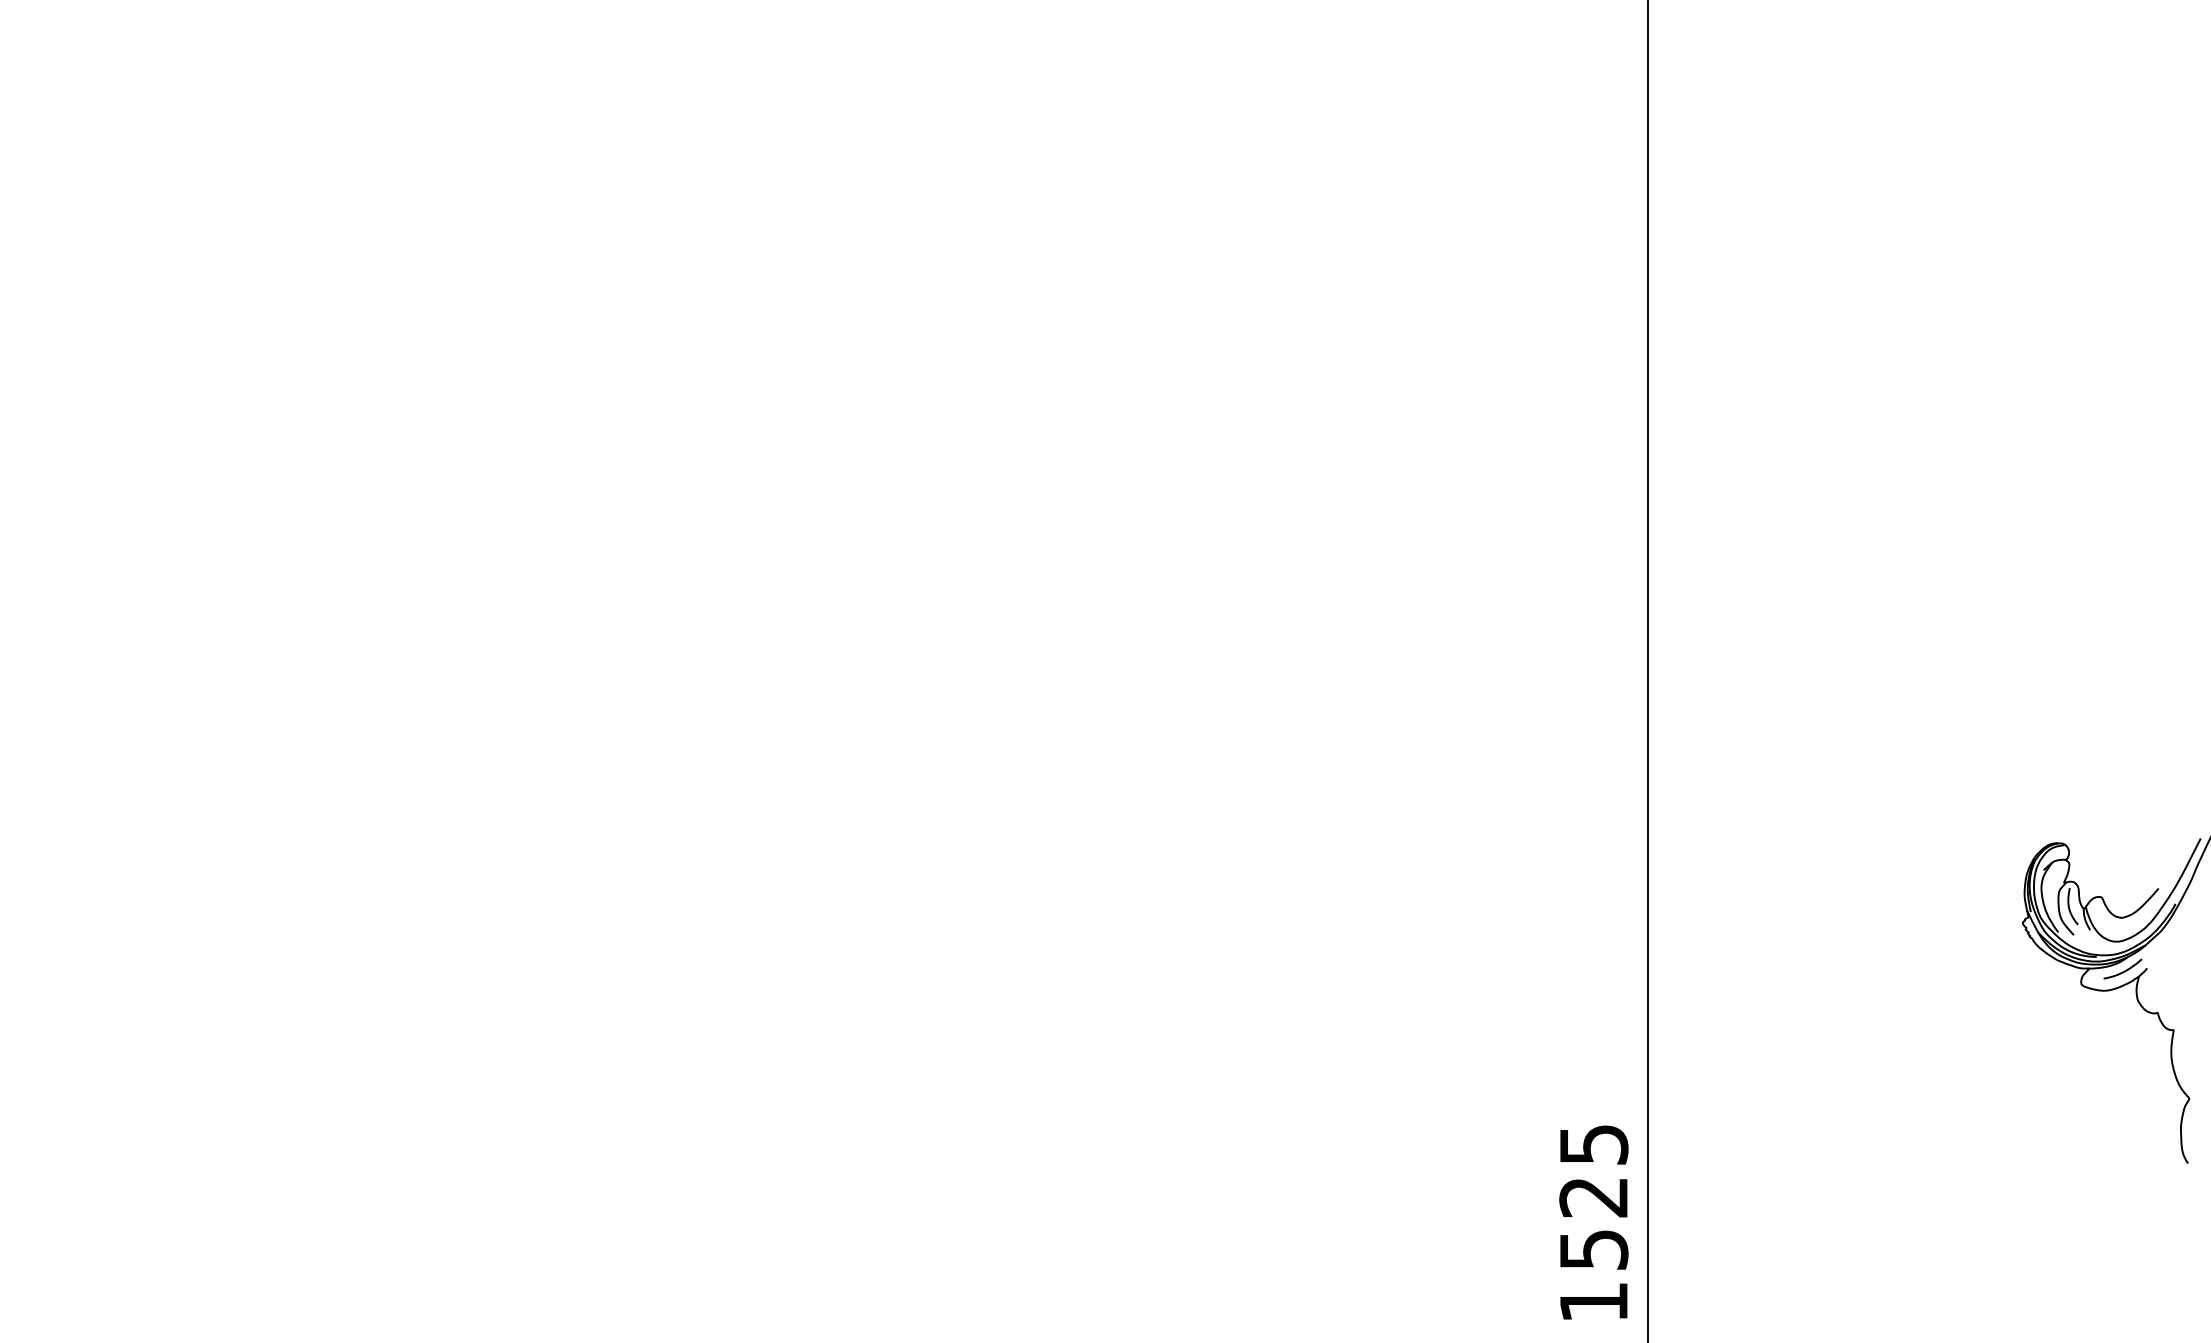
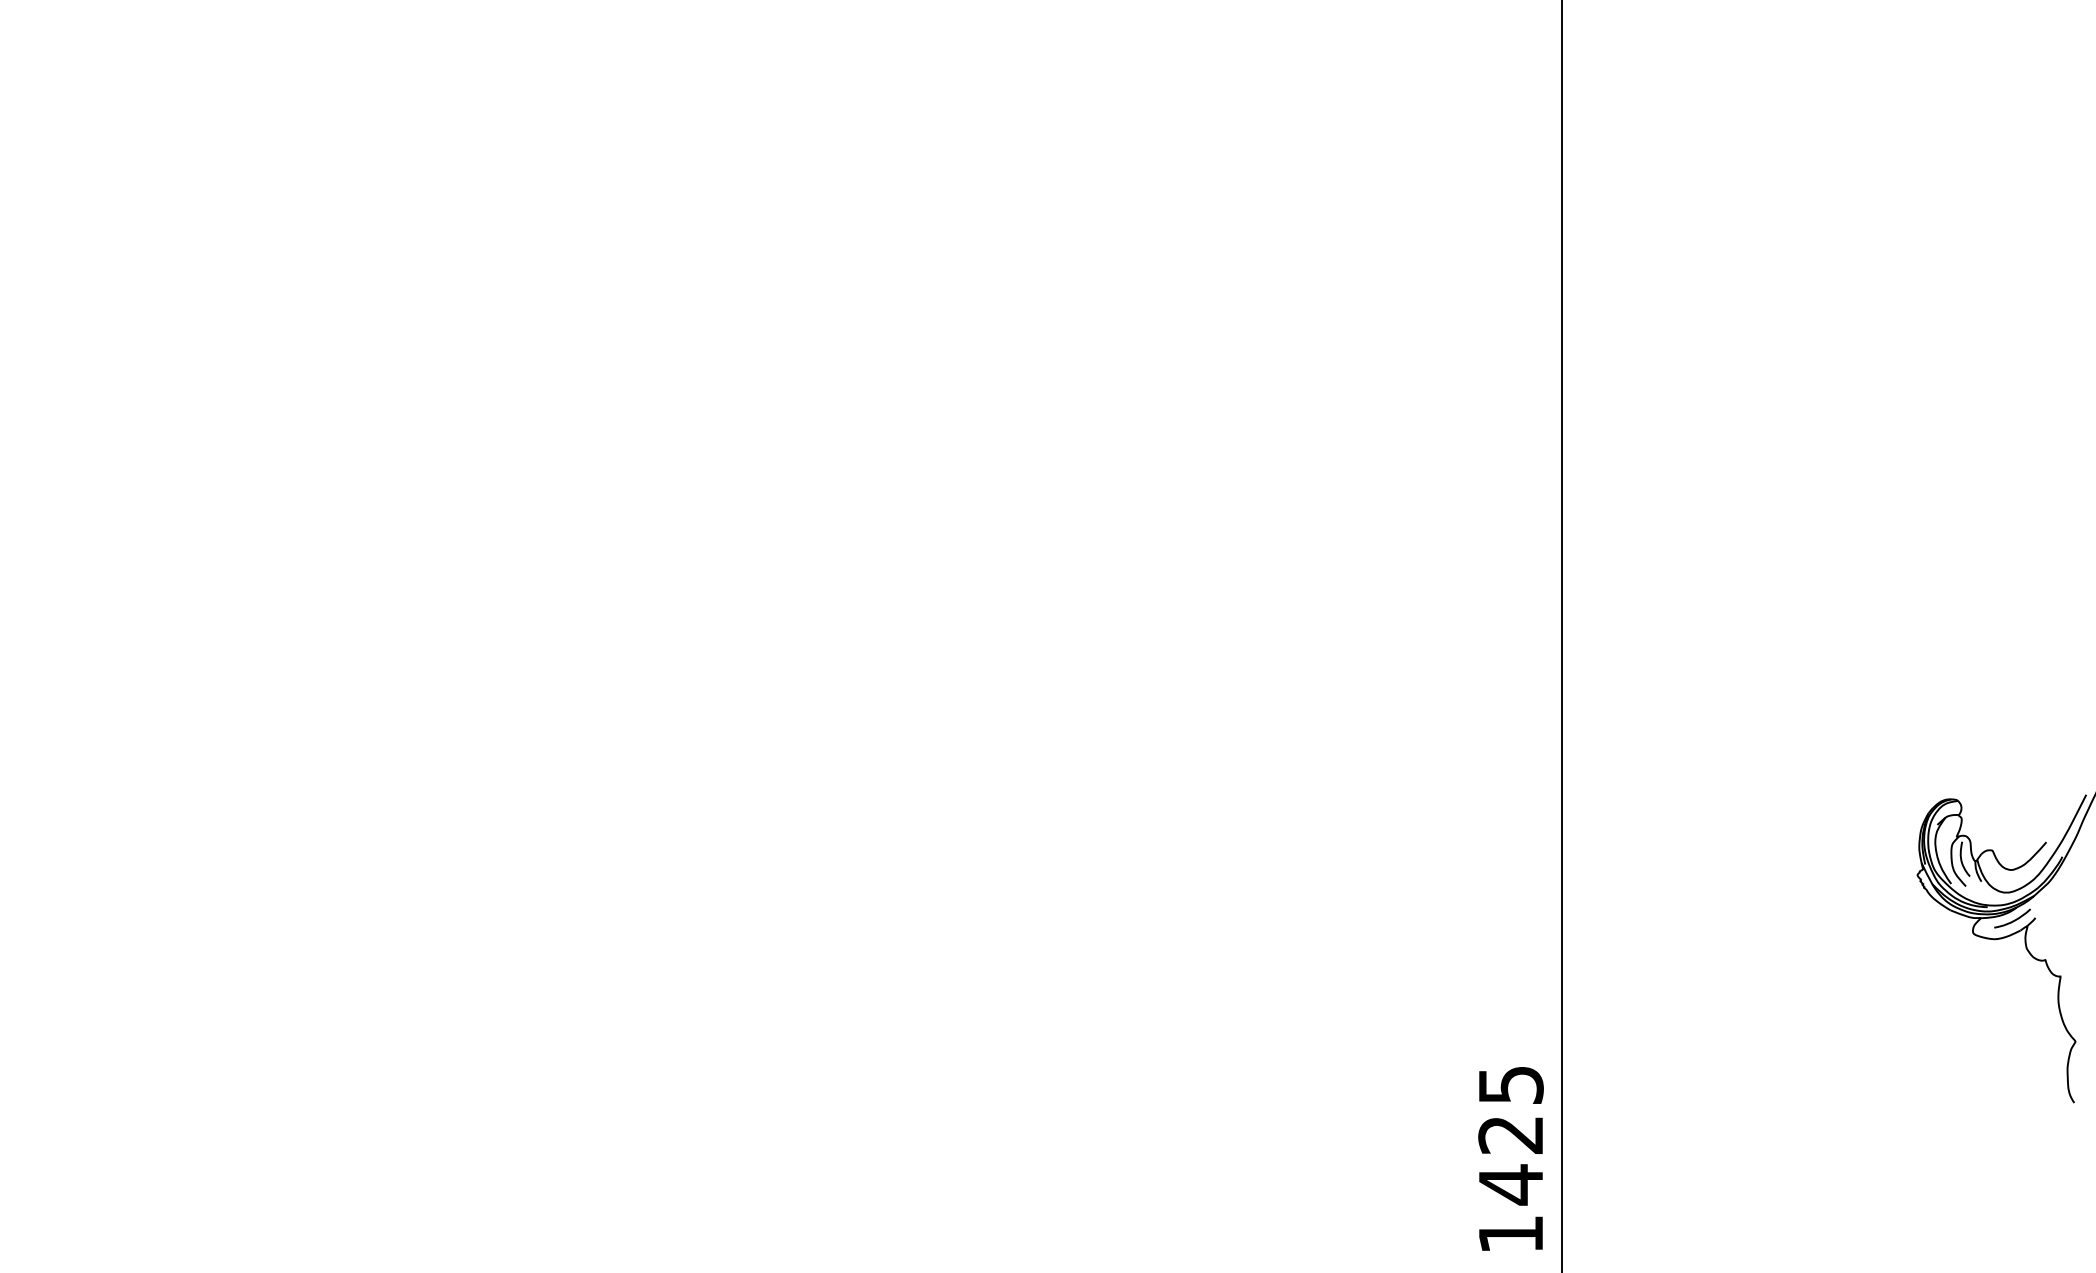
text: (1594, 1249) -> (1511, 1184), 1525 -> 1425

